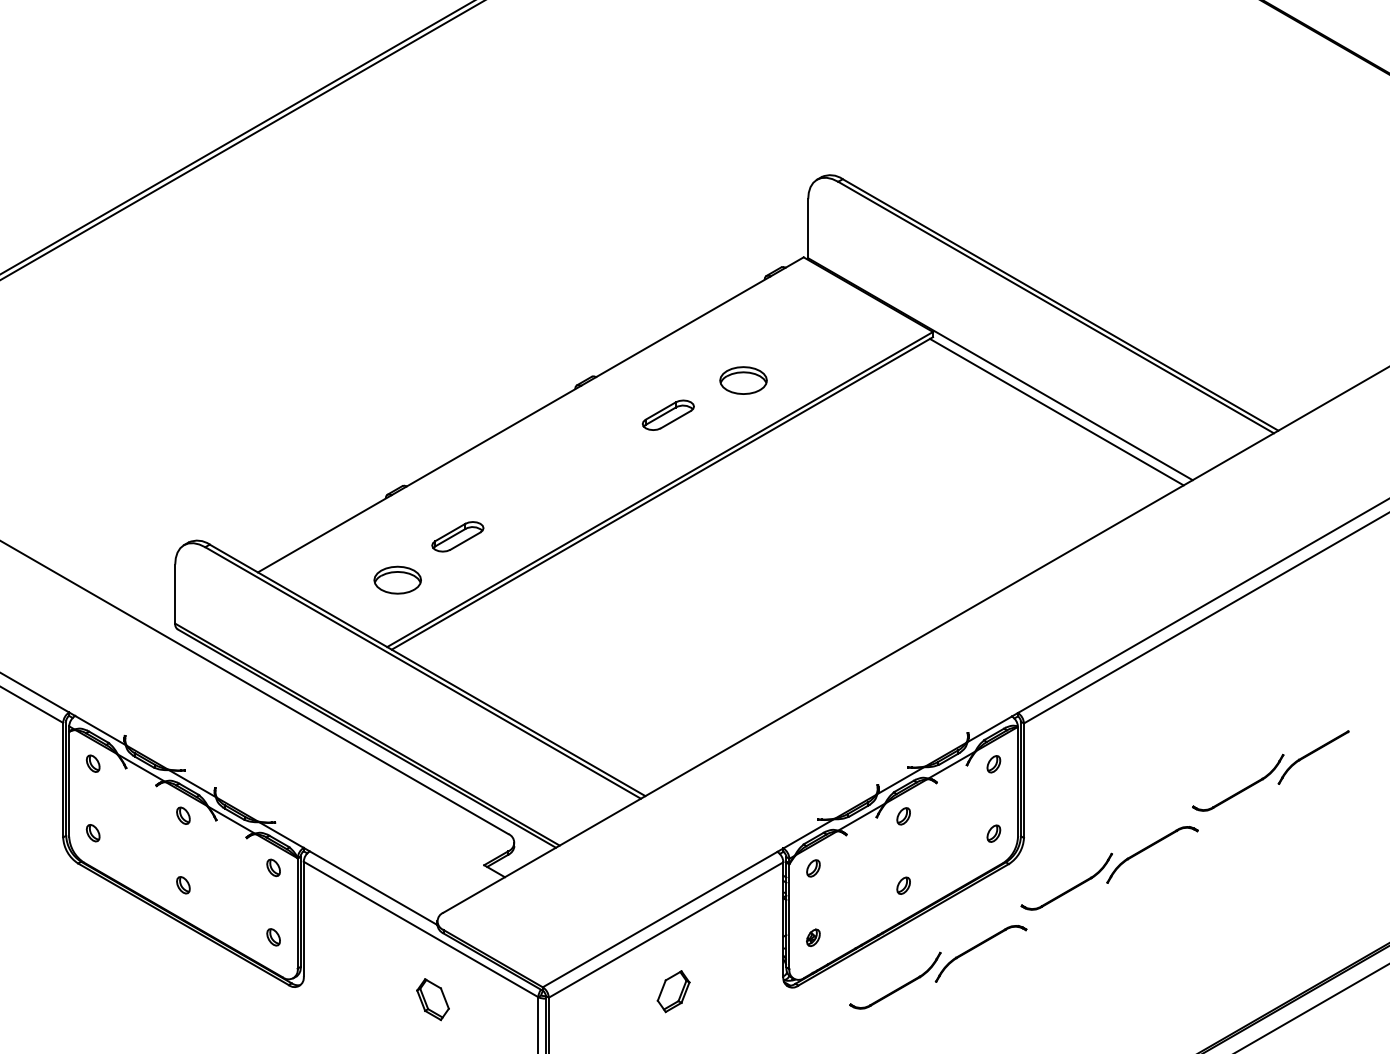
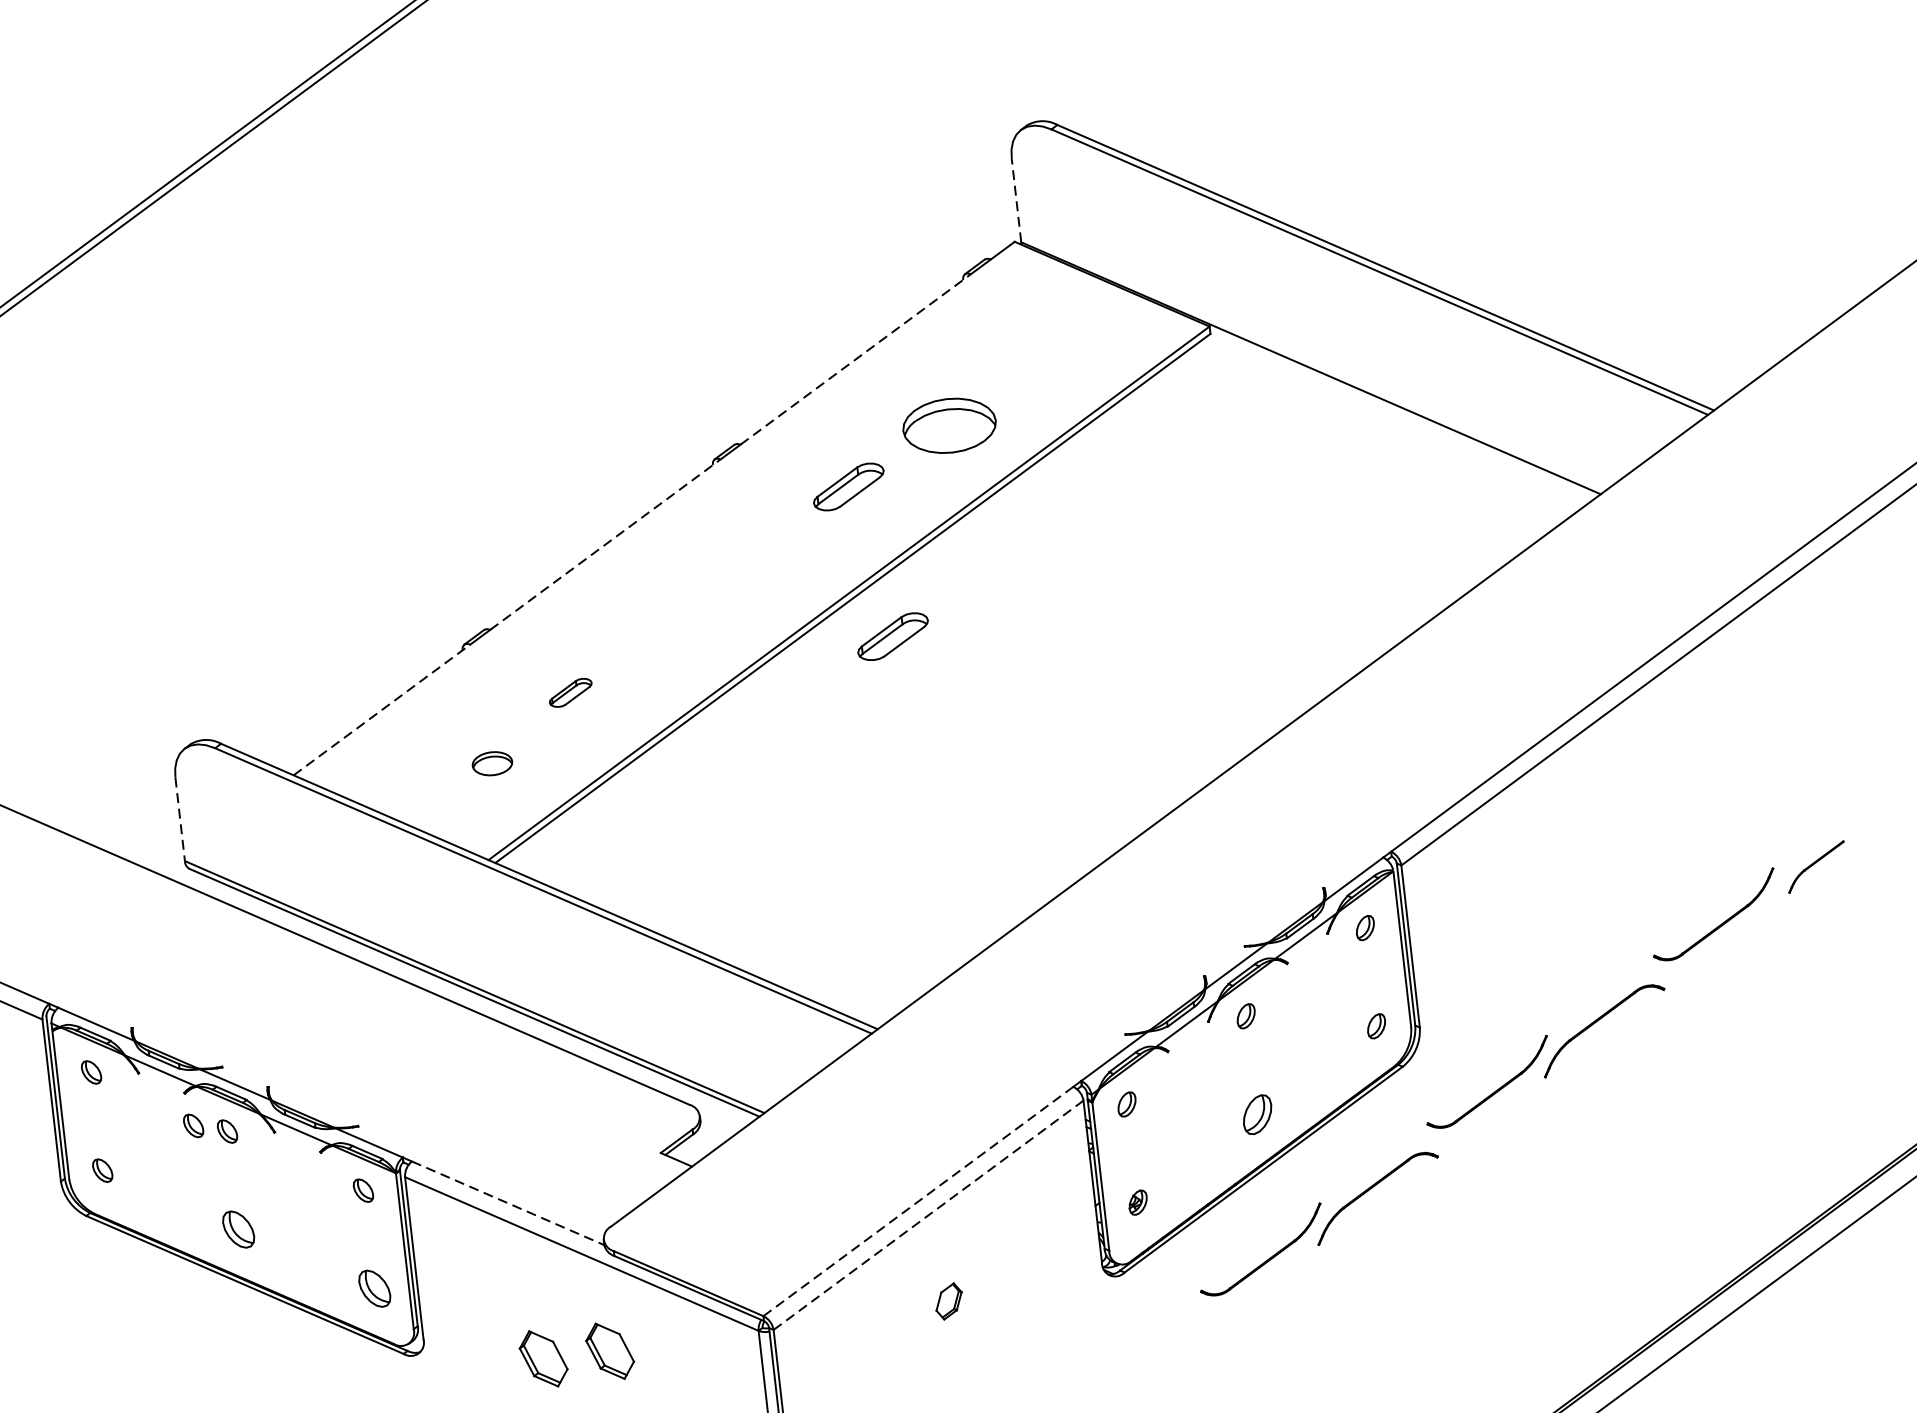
line: (808, 228) -> (1016, 200), solid -> dashed
line: (683, 326) -> (855, 358), solid -> dashed
part: (743, 380) -> (949, 425), size x1.4
line: (1056, 411) -> (1397, 419), removed
line: (493, 436) -> (604, 545), solid -> dashed
part: (686, 522) -> (891, 635), added
line: (325, 533) -> (382, 709), solid -> dashed
part: (457, 536) -> (570, 692), size x0.6
part: (397, 579) -> (492, 762), size x0.6
line: (175, 594) -> (180, 819), solid -> dashed
part: (1313, 757) -> (1816, 867), size x0.6
part: (159, 809) -> (192, 1126), added
part: (183, 885) -> (238, 1230), size x1.6
part: (903, 885) -> (1257, 1114), size x1.6
line: (373, 888) -> (508, 1203), solid -> dashed
line: (660, 919) -> (918, 1201), solid -> dashed
line: (666, 929) -> (929, 1214), solid -> dashed
part: (273, 937) -> (374, 1289), size x1.6
part: (673, 991) -> (948, 1301), size x0.6
part: (385, 999) -> (542, 1358), added

